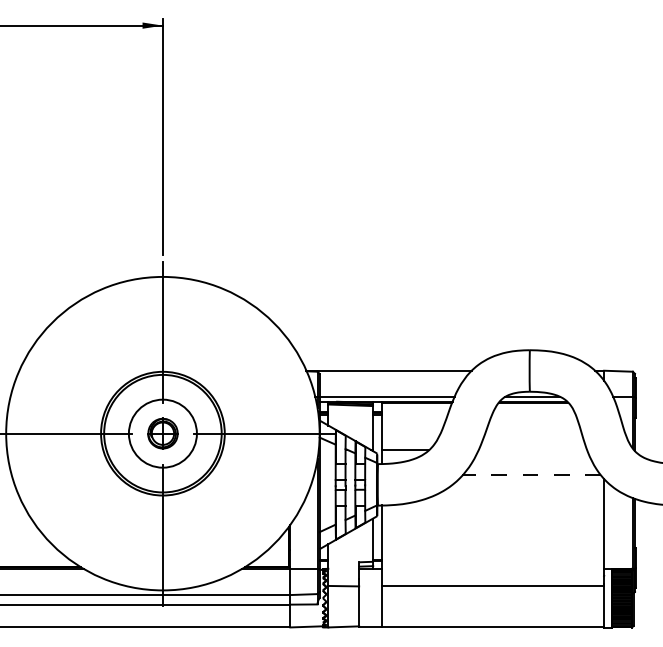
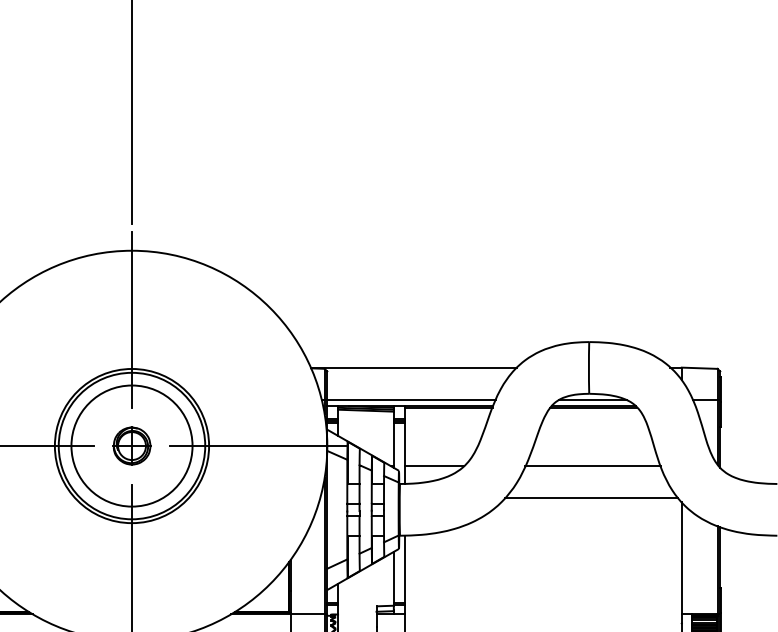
circle: (162, 433) -> (131, 445), size x1.43
line: (532, 449) -> (592, 465), added
line: (531, 475) -> (591, 498), dashed -> solid

